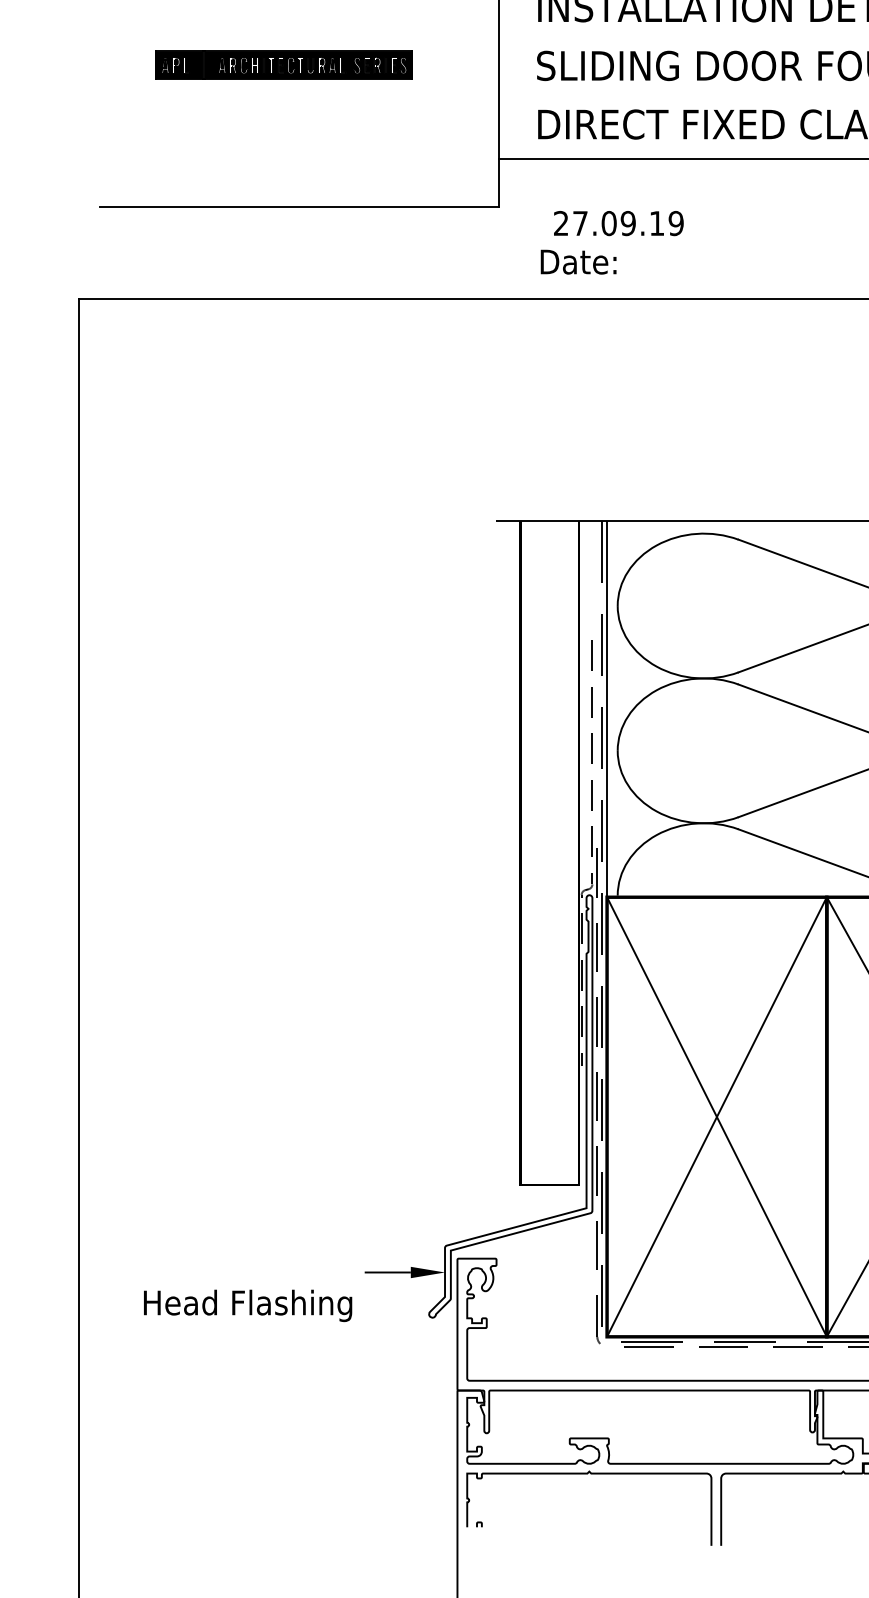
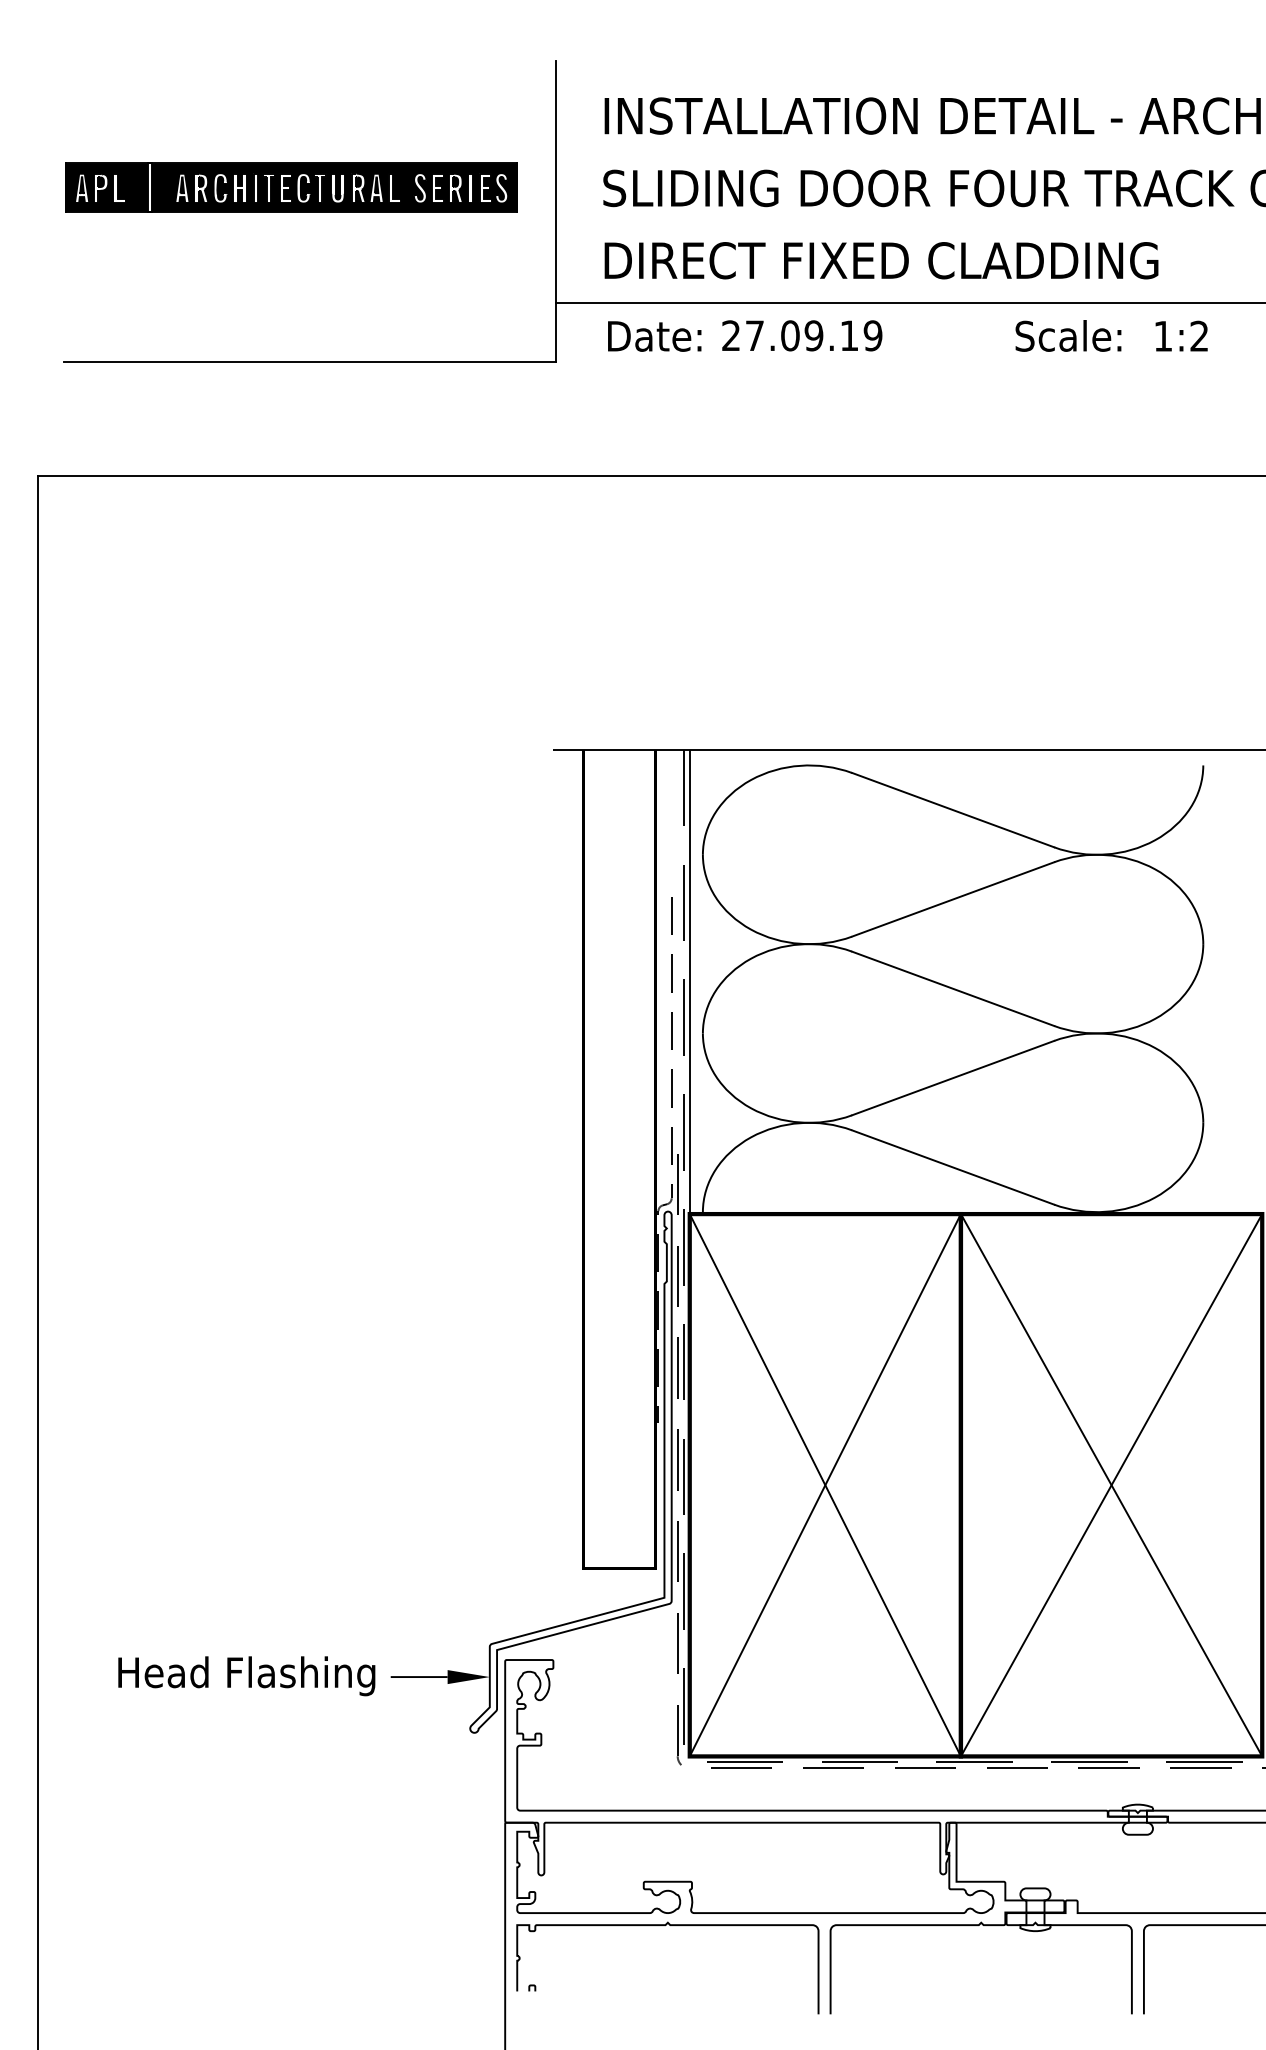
part: (284, 65) -> (291, 187), size x1.43
text: (619, 223) -> (802, 335), moved
text: (578, 262) -> (654, 336), moved
text: (247, 1306) -> (246, 1676), moved

